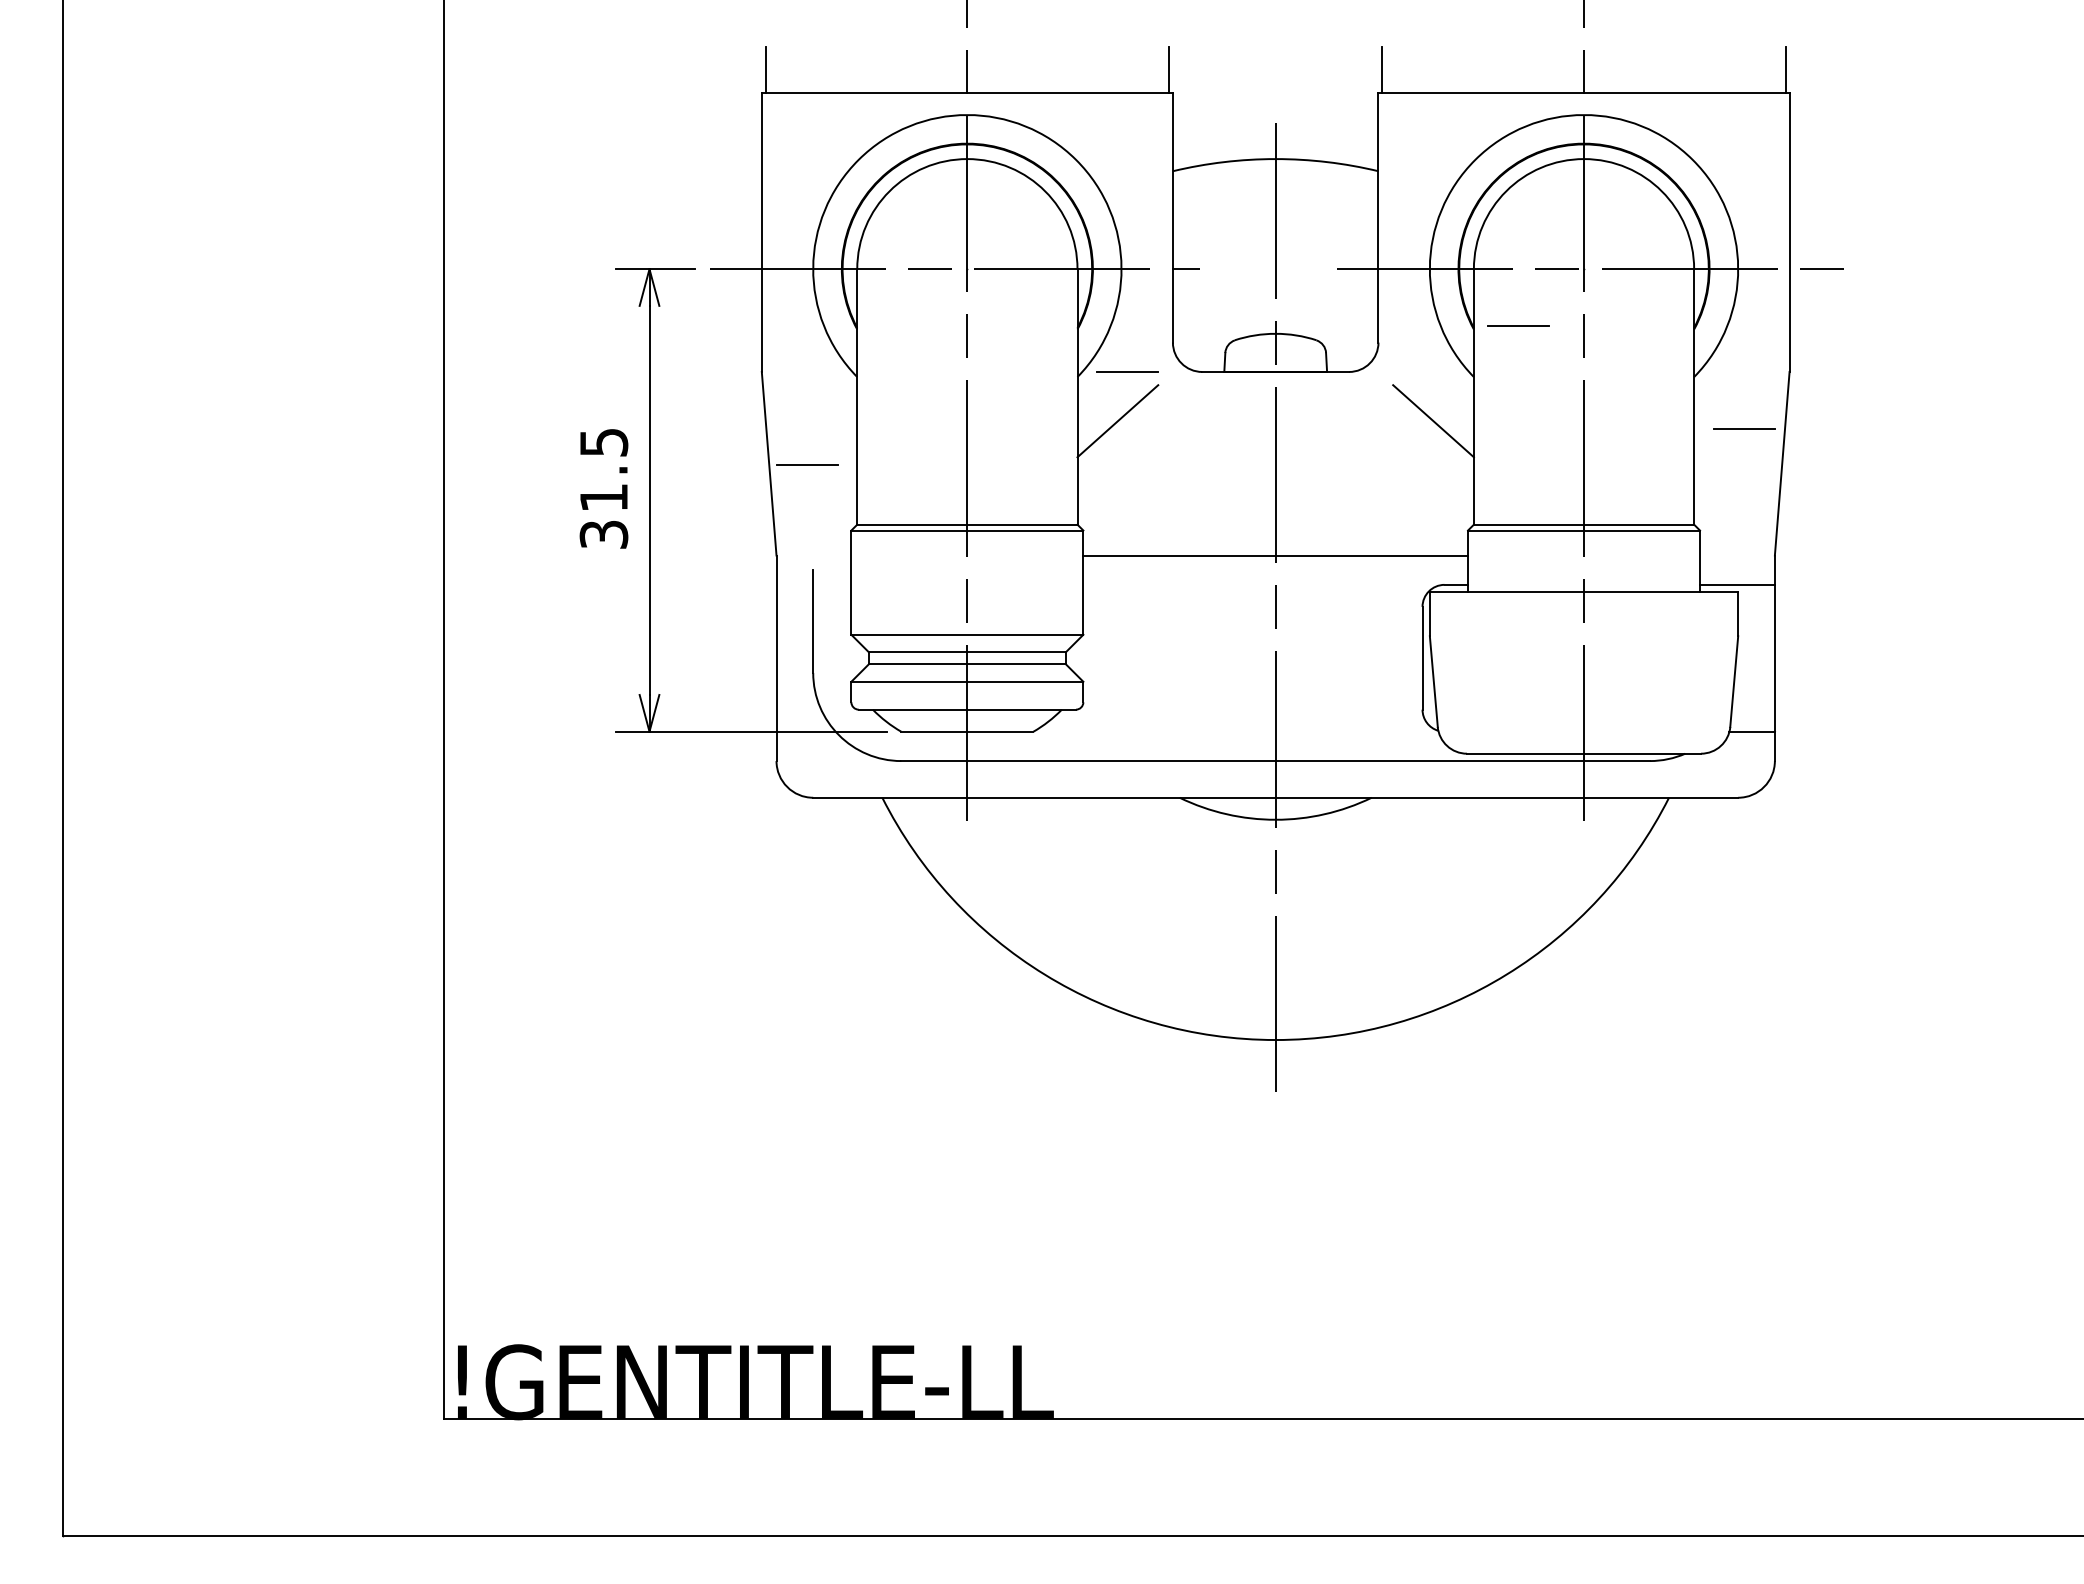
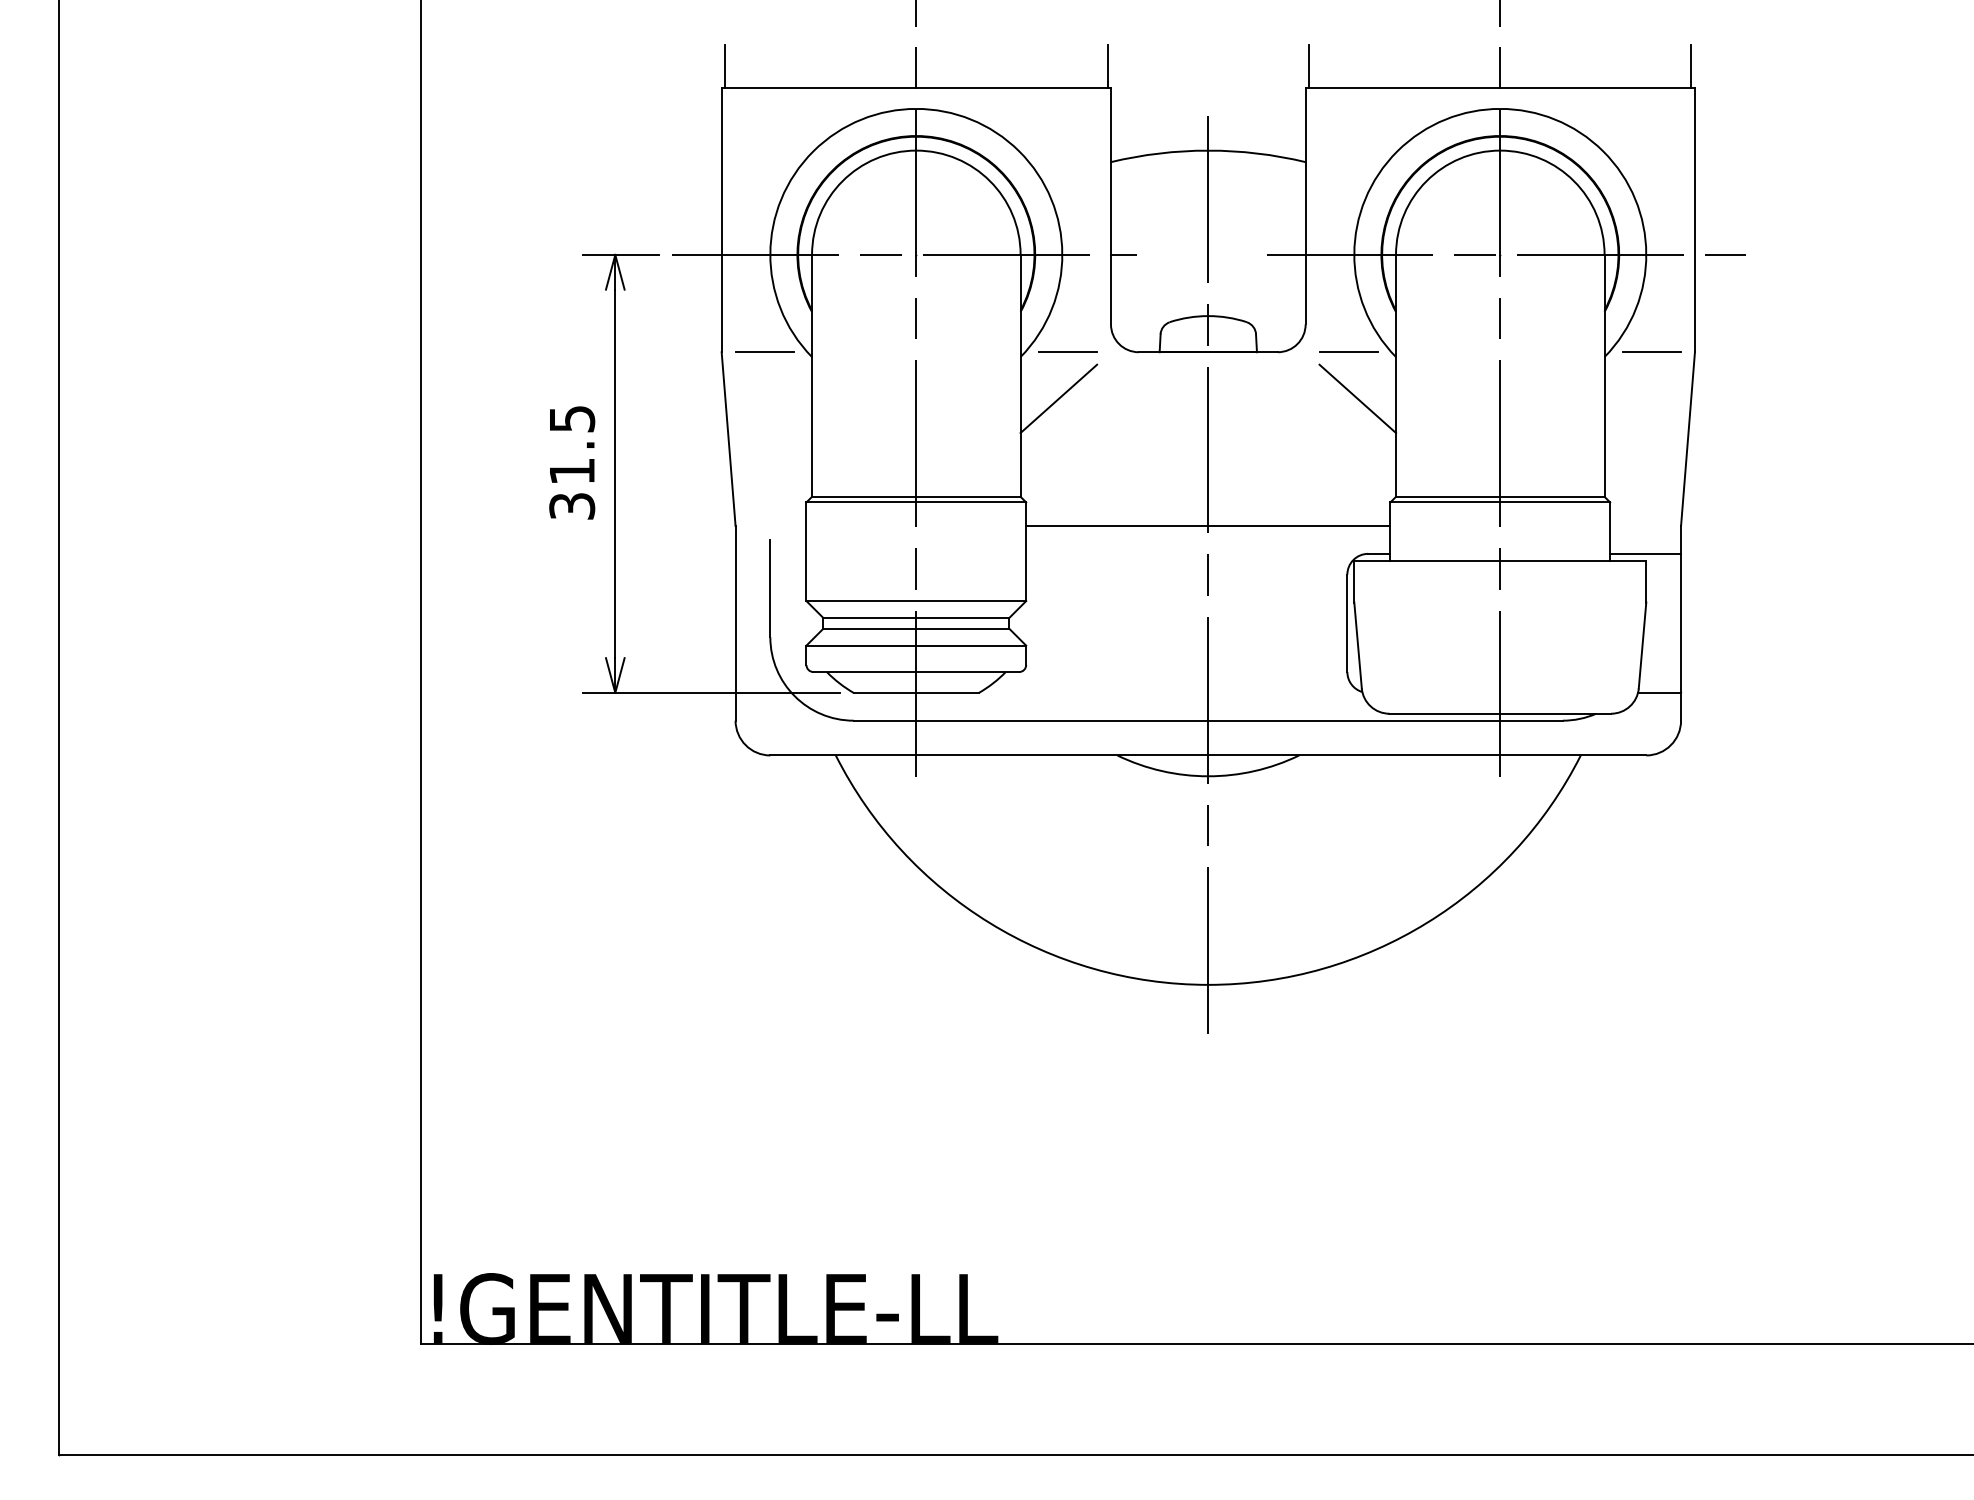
line: (1518, 325) -> (1348, 351), moved
line: (1744, 428) -> (1652, 351), moved
line: (807, 464) -> (764, 351), moved

